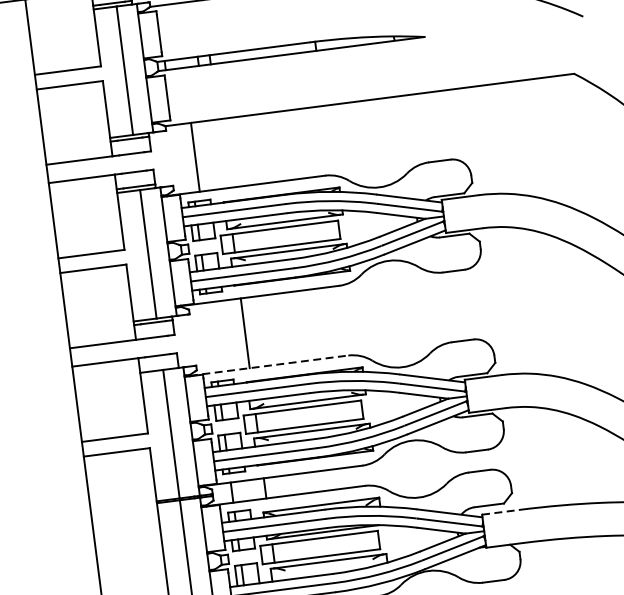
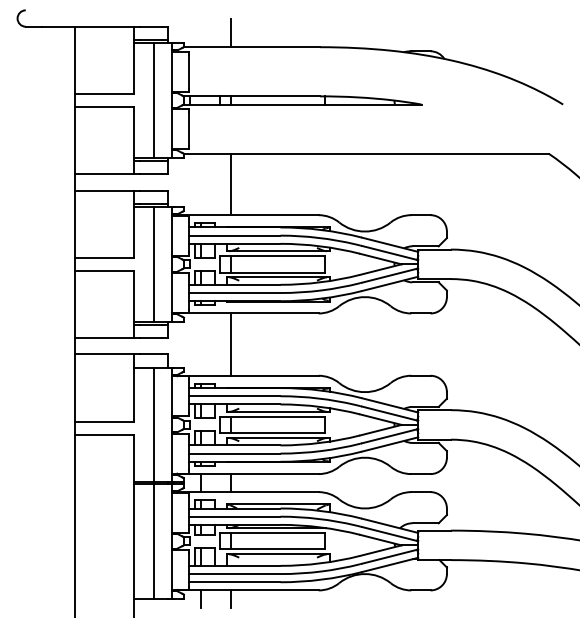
line: (195, 157) -> (230, 184), moved
line: (269, 365) -> (248, 375), dashed -> solid
line: (501, 512) -> (435, 530), dashed -> solid

